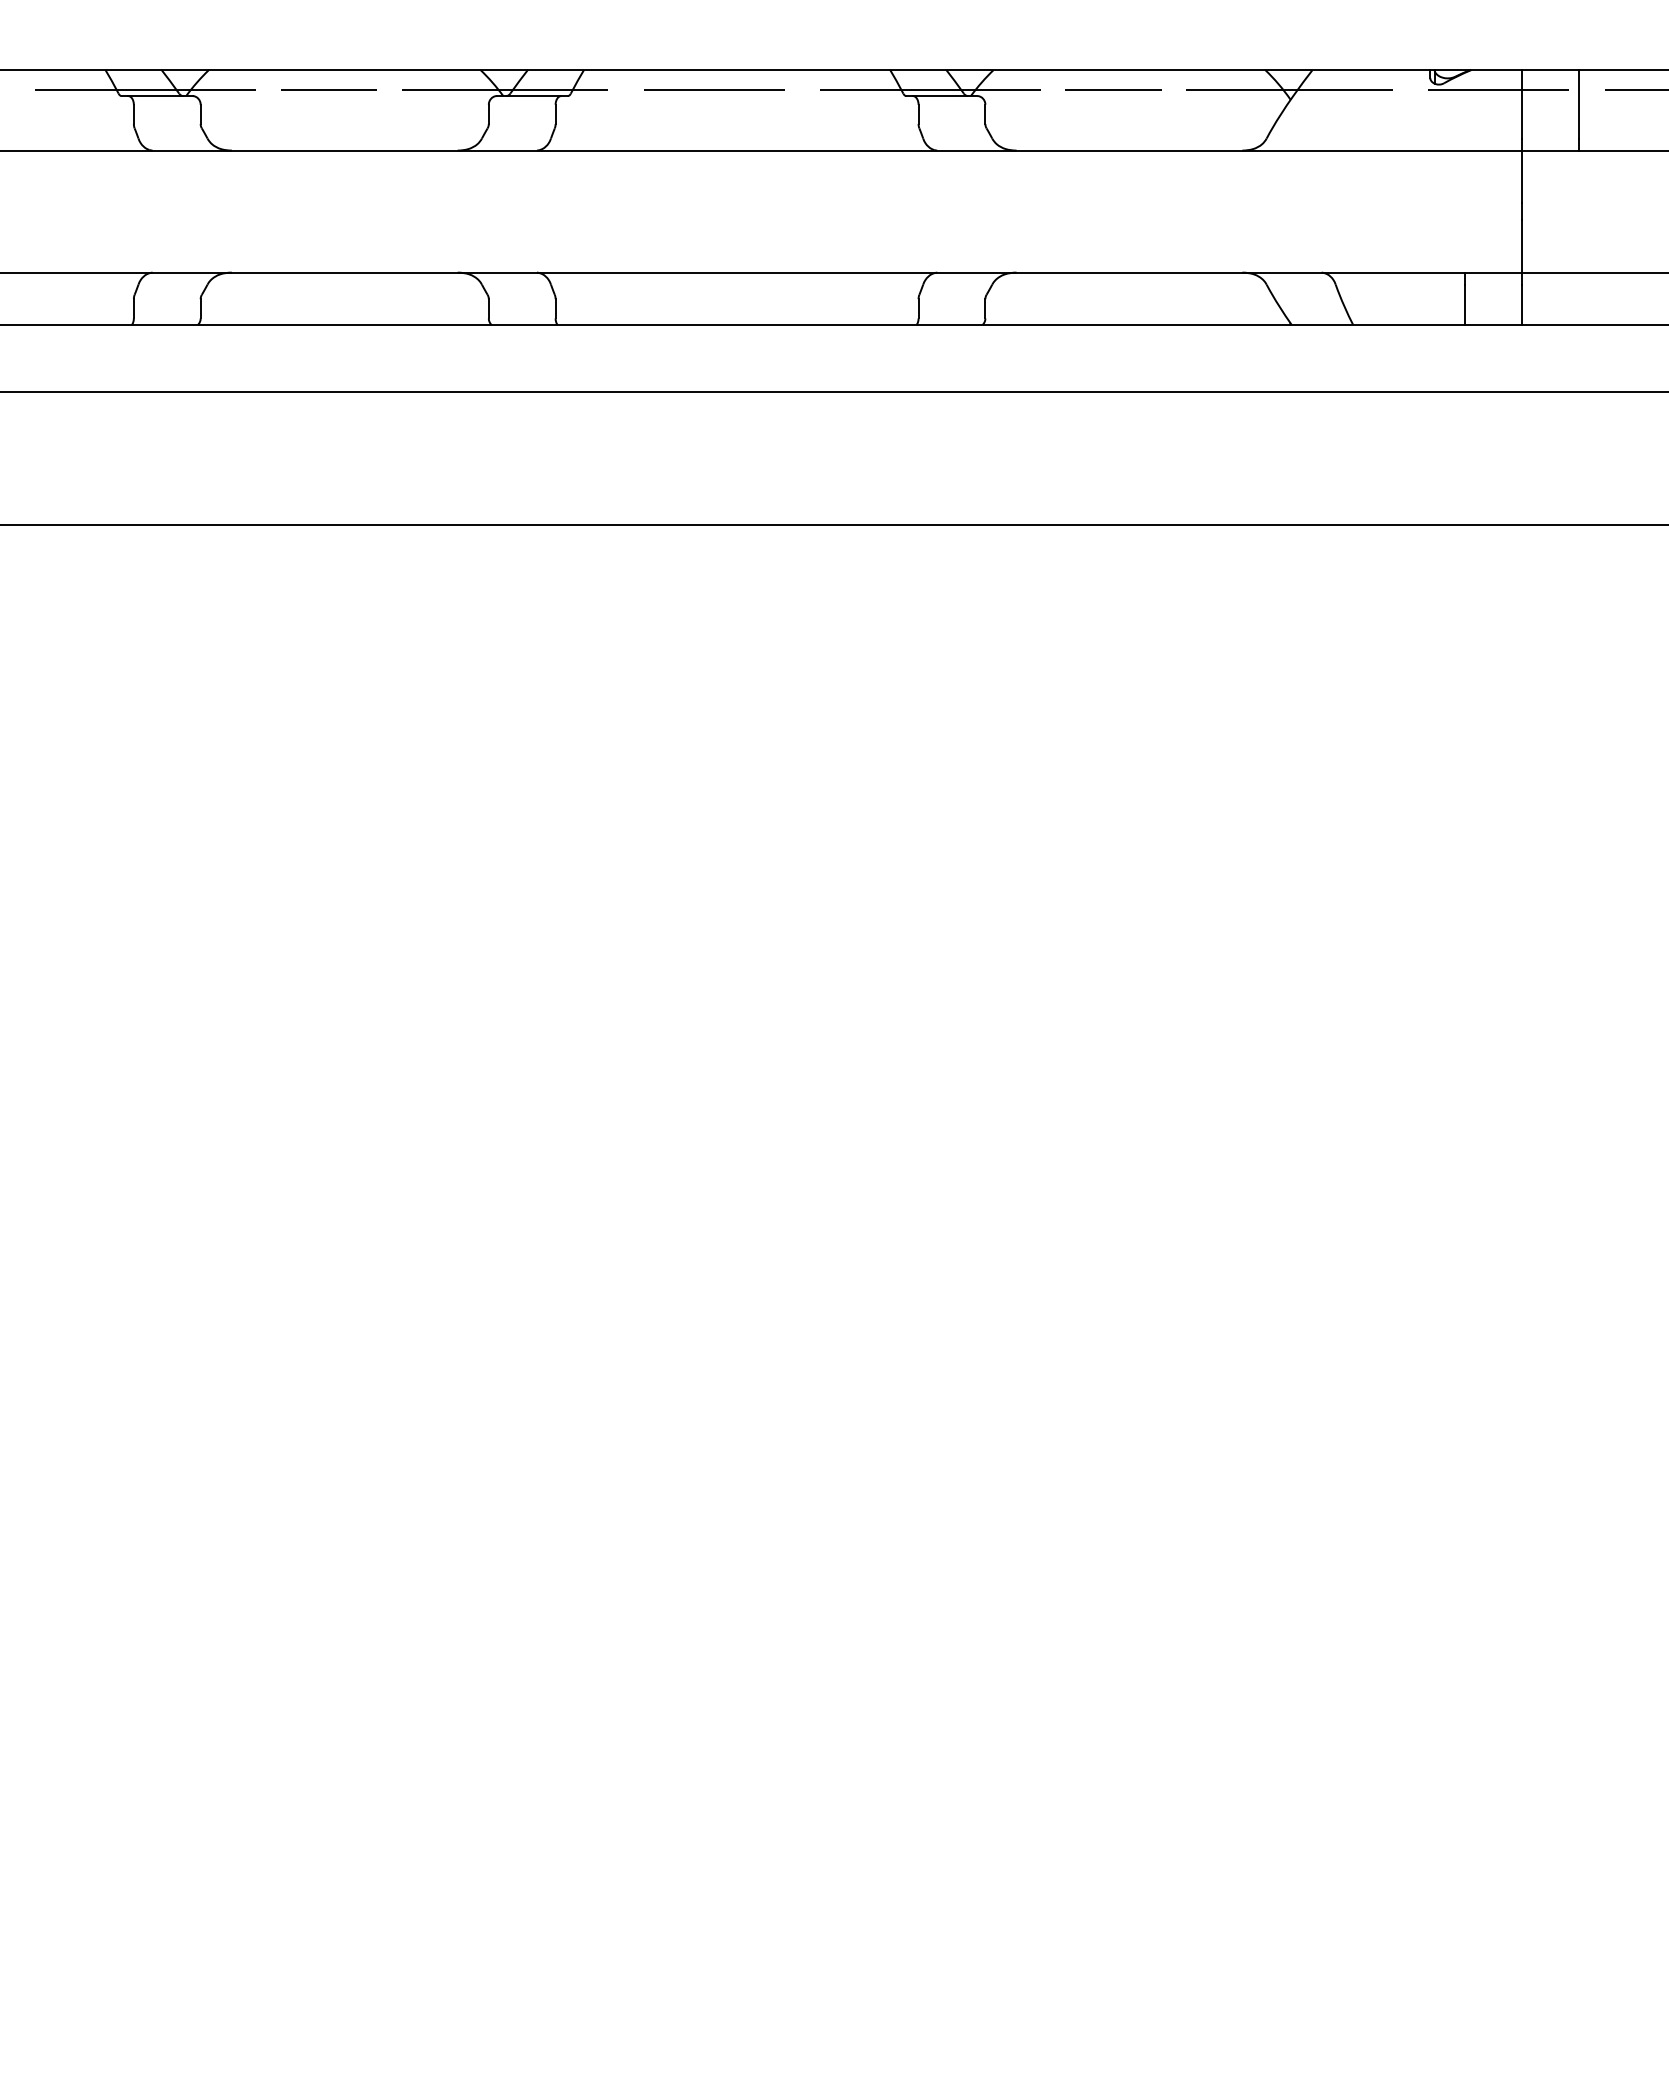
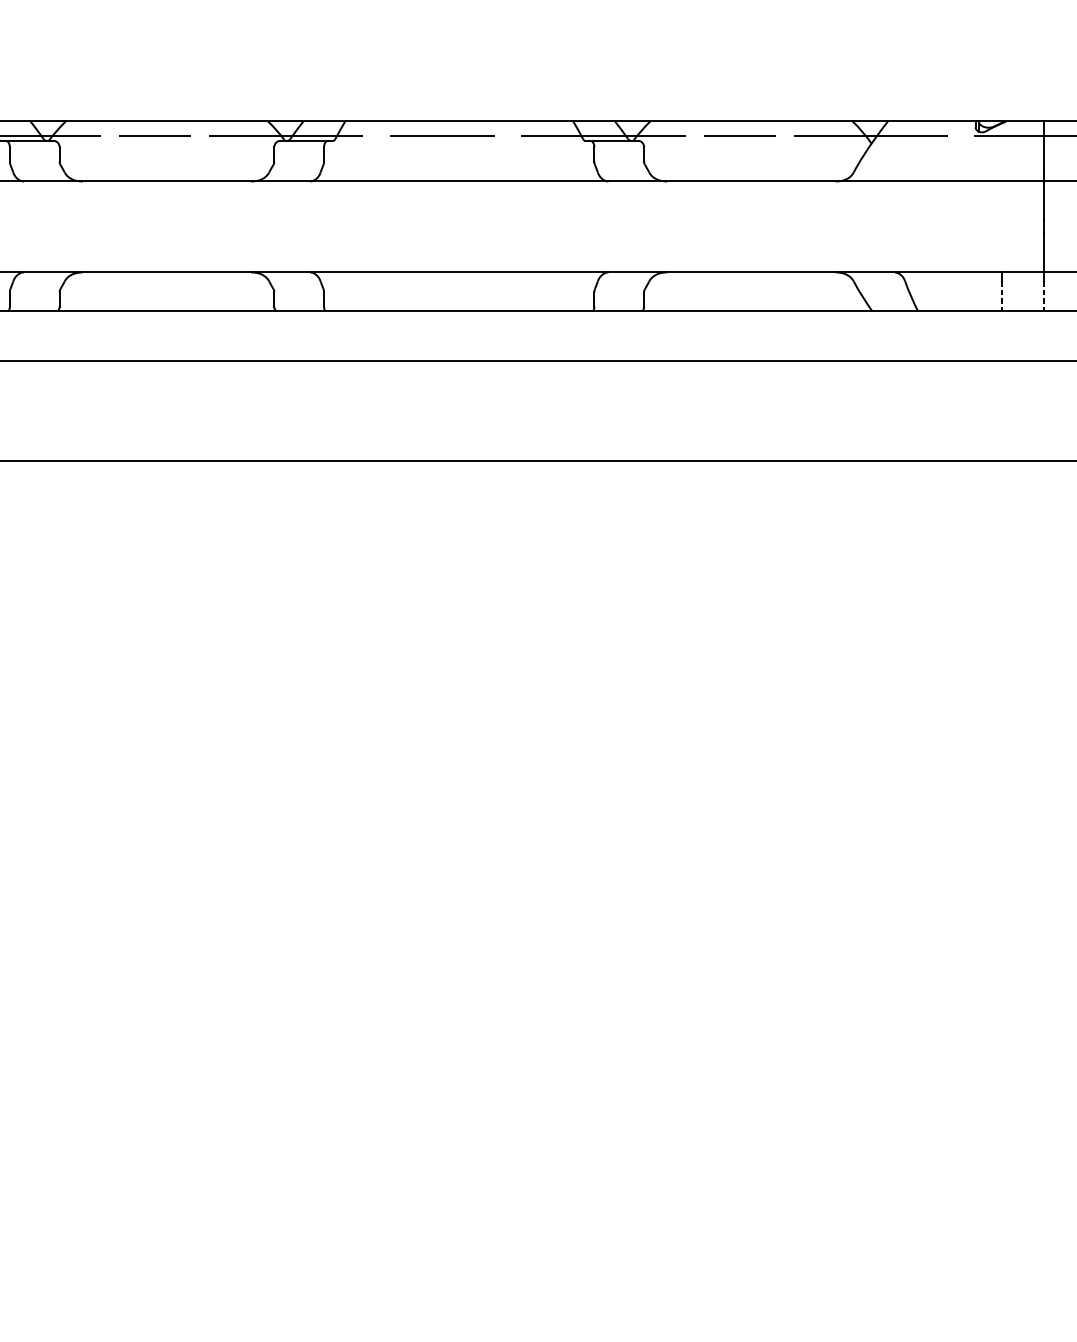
line: (1465, 305) -> (1001, 296), solid -> dashed
line: (1521, 305) -> (1043, 296), solid -> dashed

